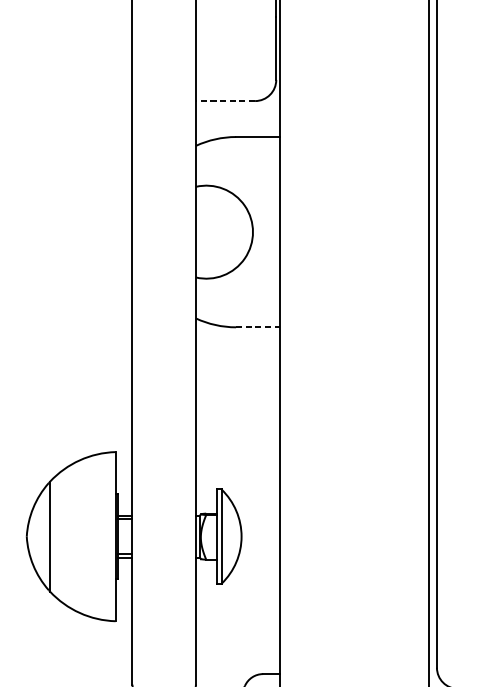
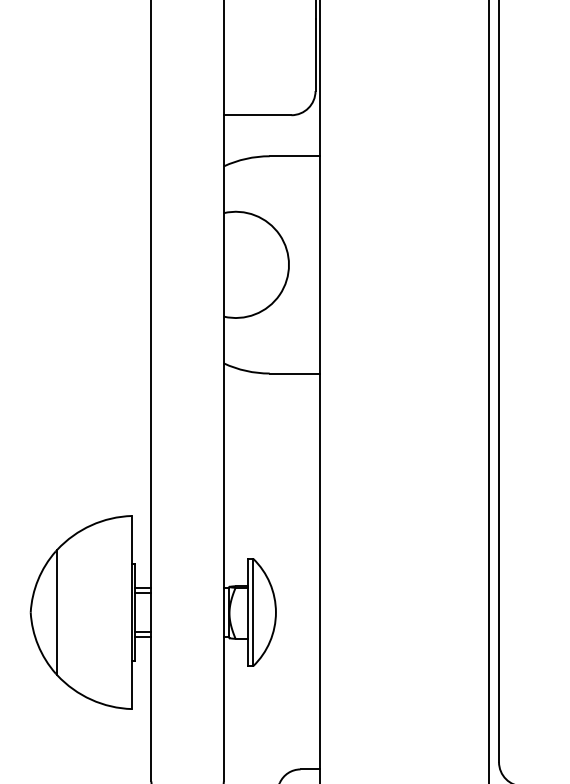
line: (225, 101) -> (257, 115), dashed -> solid
line: (258, 327) -> (295, 373), dashed -> solid

